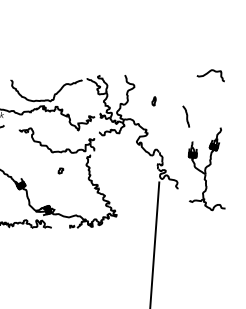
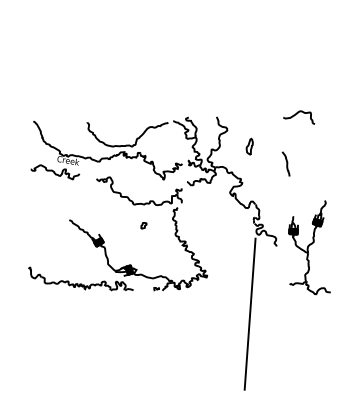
curve: (209, 73) -> (297, 114), moved
part: (153, 101) -> (249, 146), size x1.6
part: (206, 169) -> (309, 247), moved

